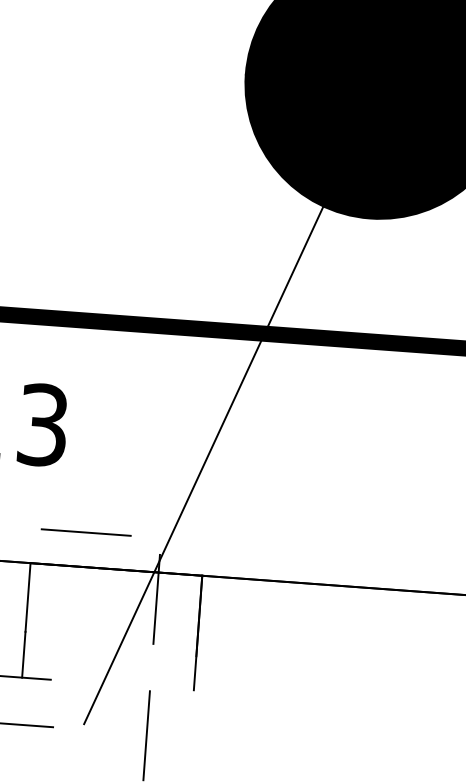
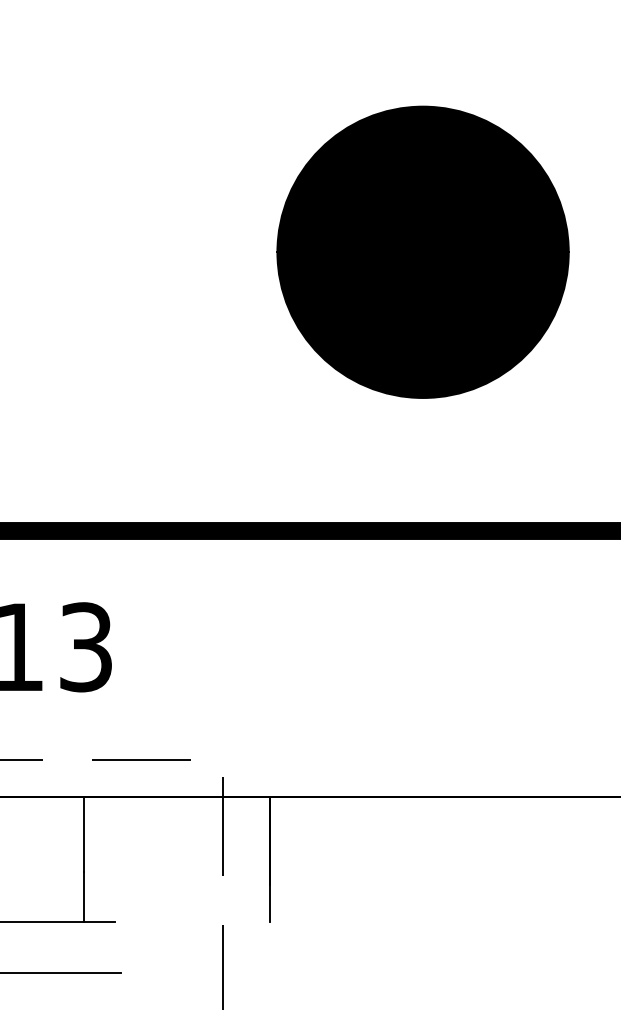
line: (203, 464) -> (262, 677), removed

